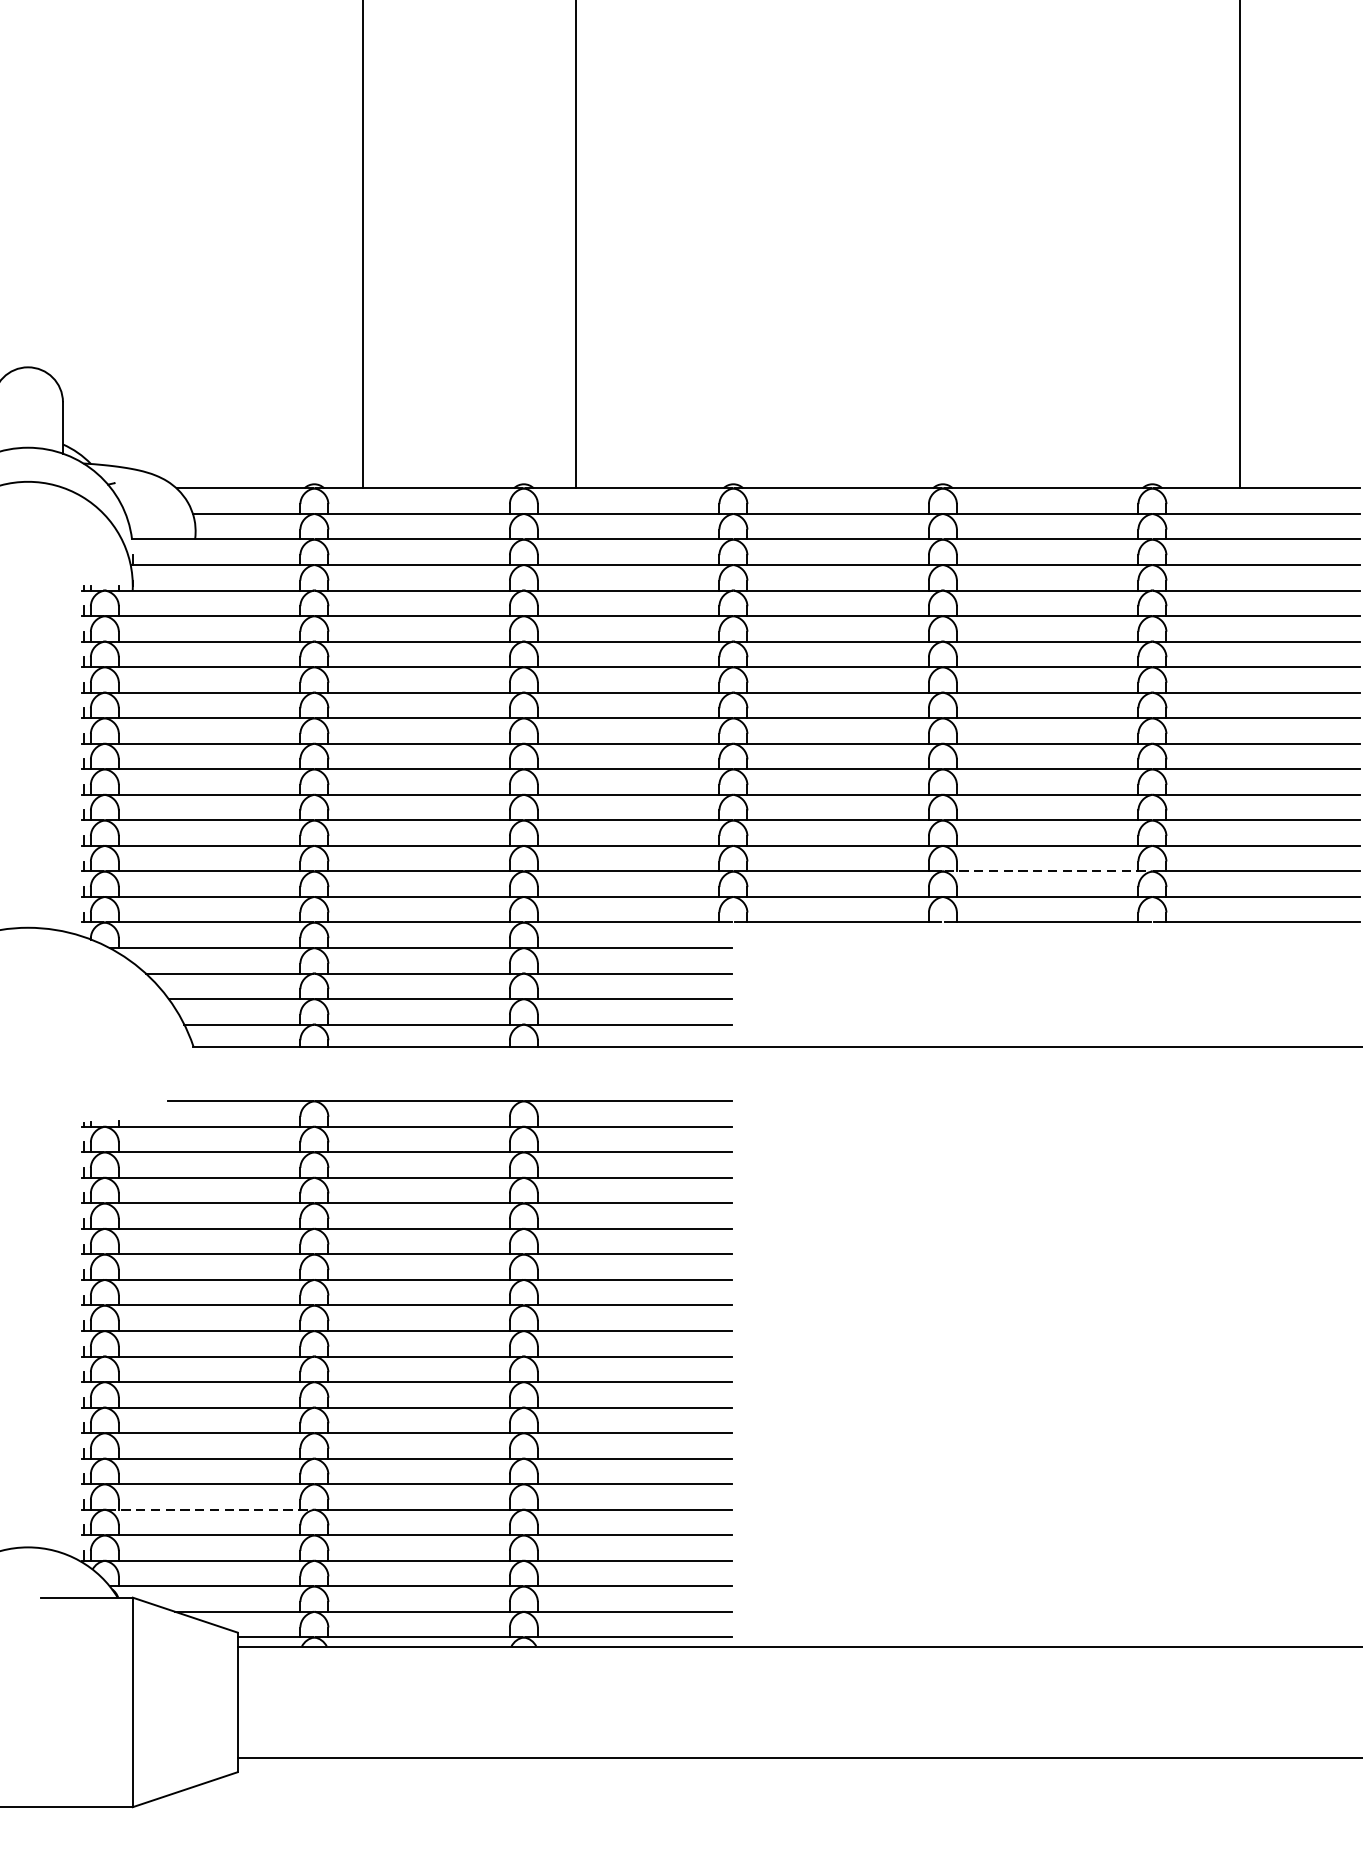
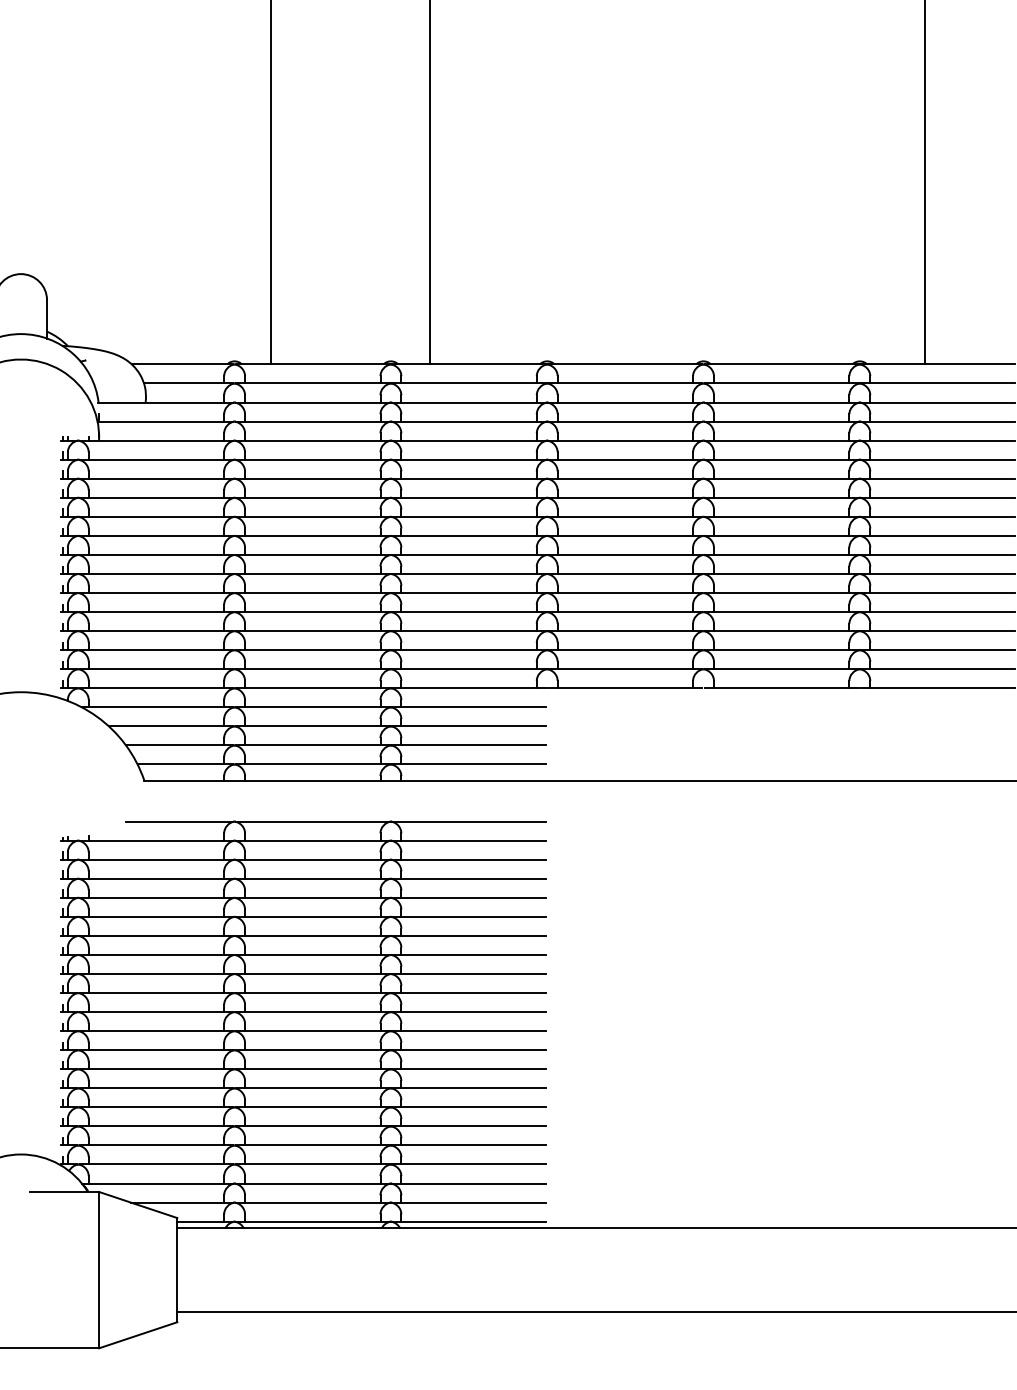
line: (1047, 871) -> (781, 650), dashed -> solid
line: (209, 1509) -> (156, 1126), dashed -> solid

